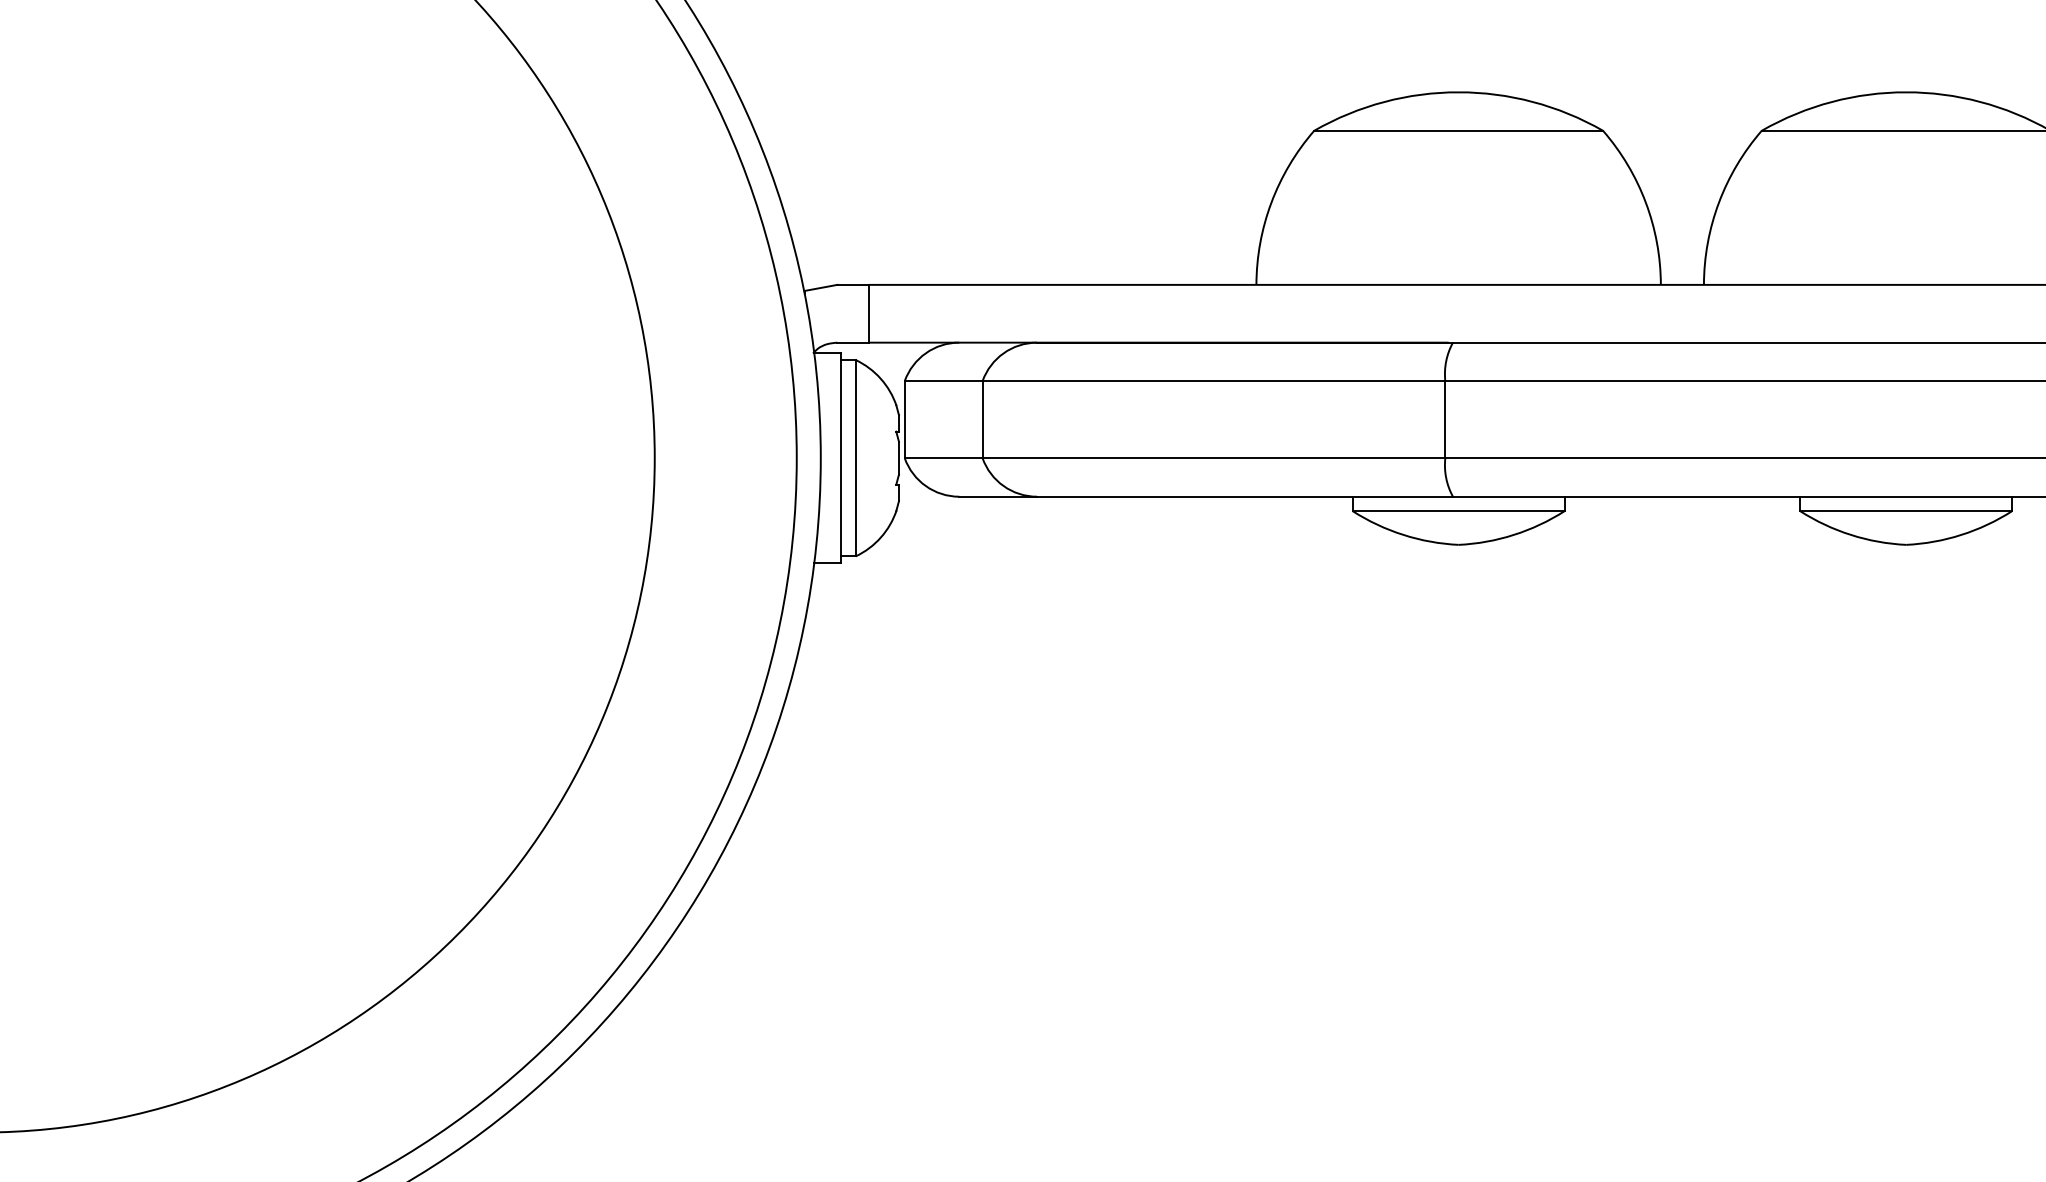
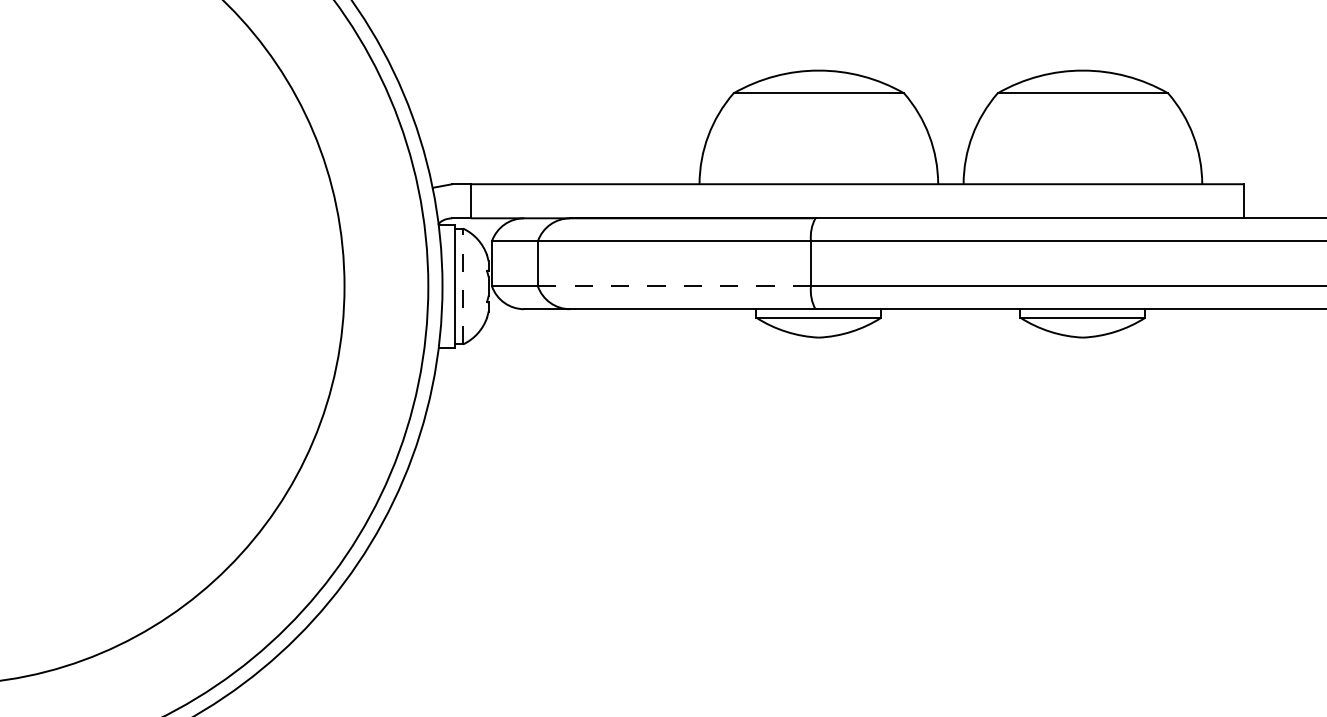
line: (856, 458) -> (463, 286), solid -> dashed
line: (1213, 458) -> (674, 286), solid -> dashed

